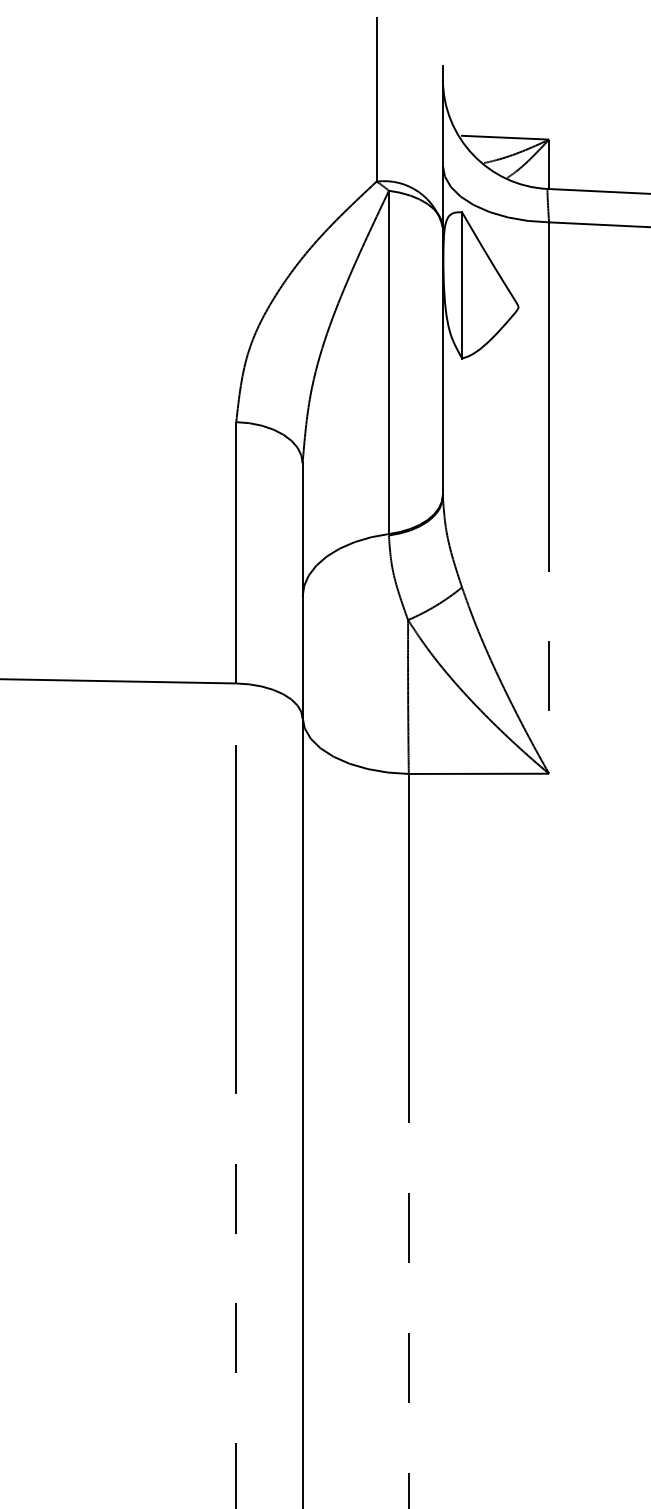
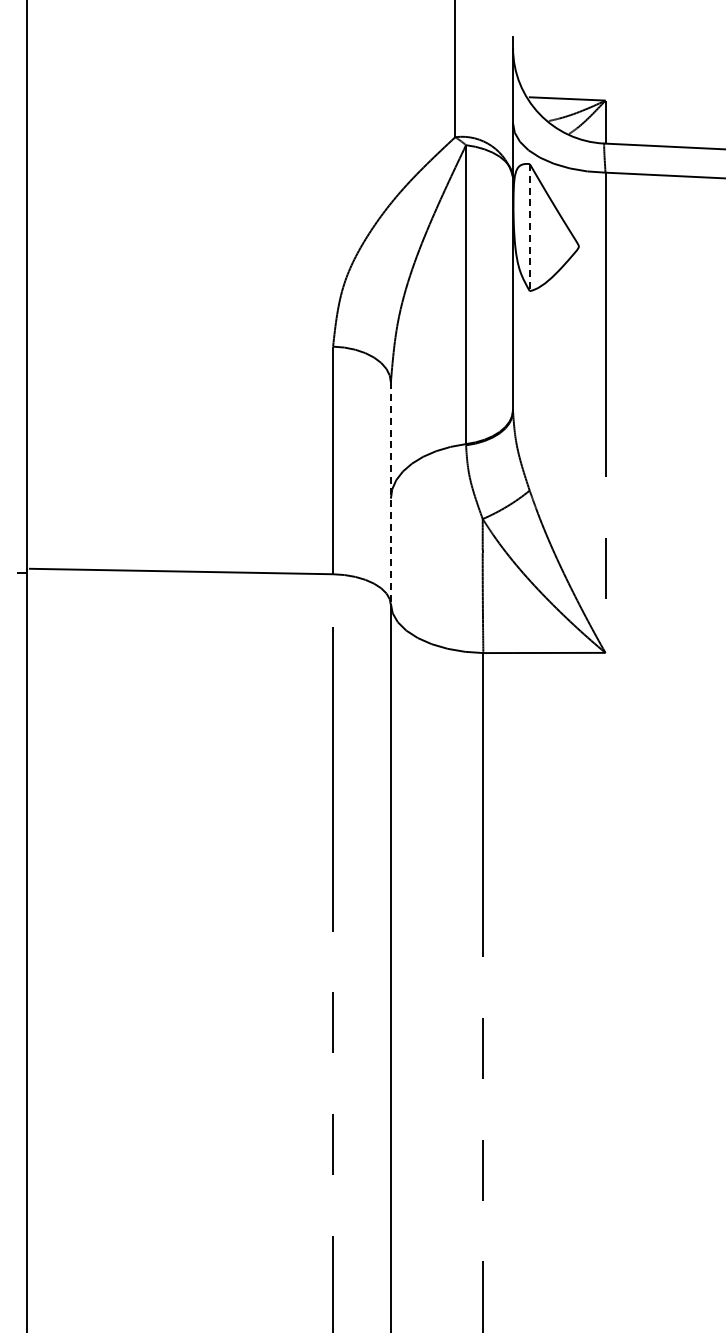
line: (461, 285) -> (529, 227), solid -> dashed
line: (302, 591) -> (390, 494), solid -> dashed

